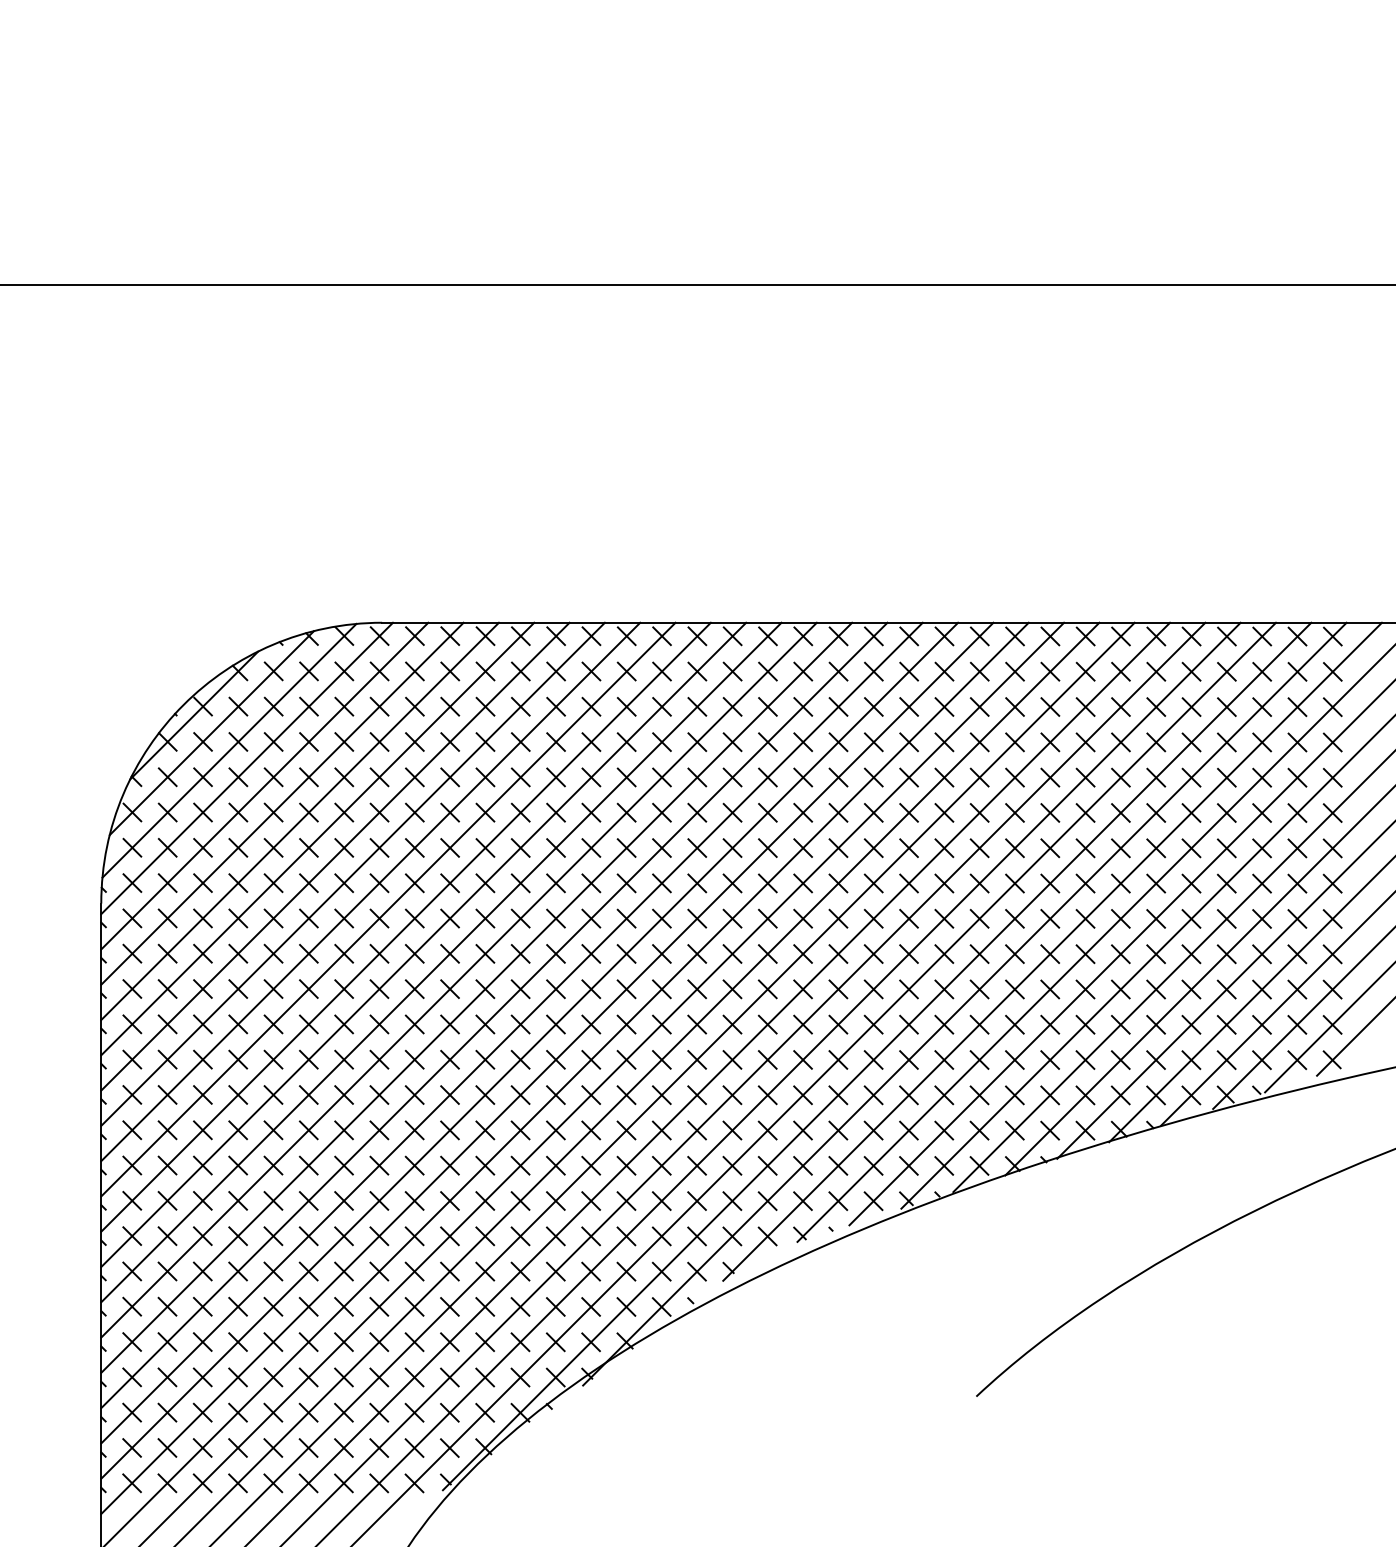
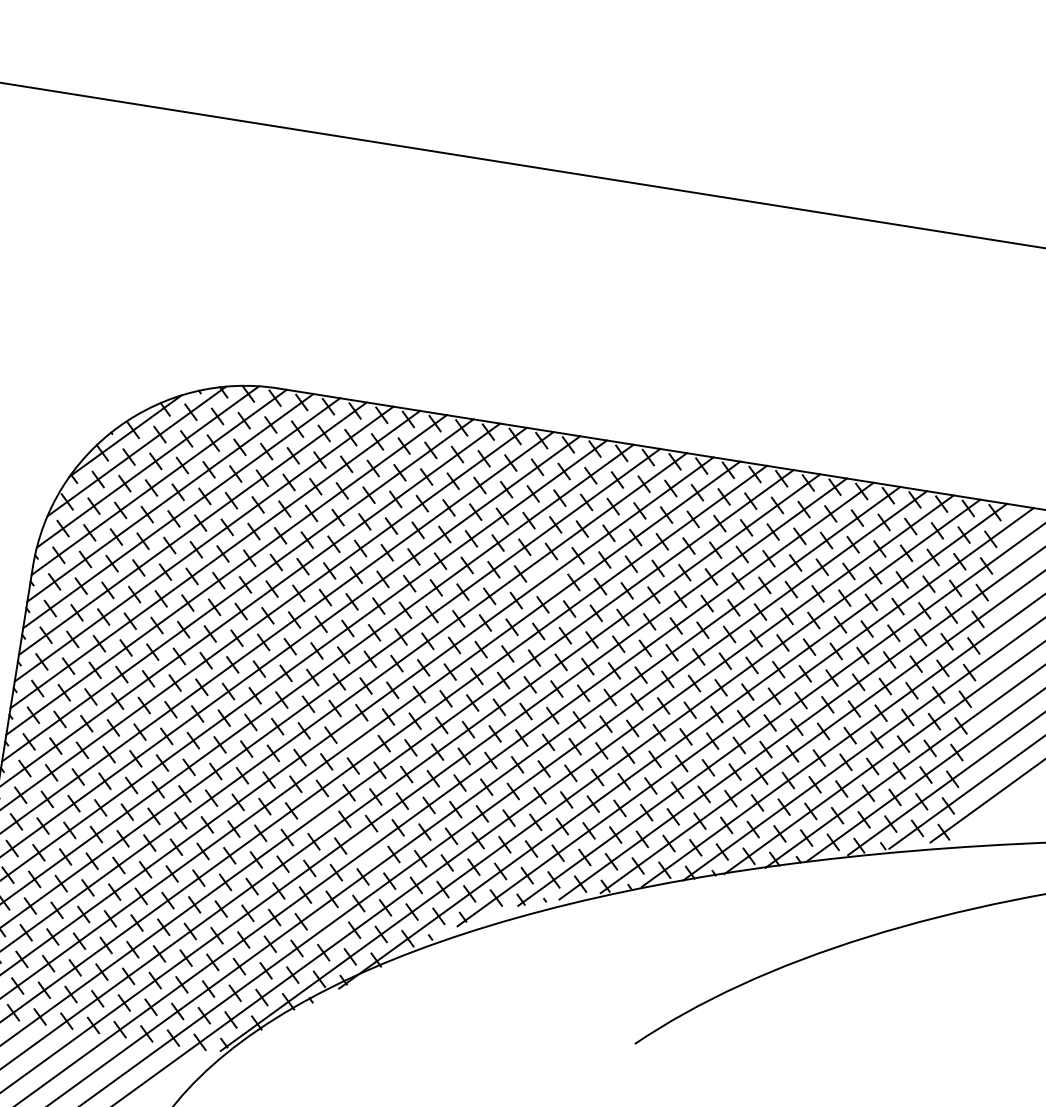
line: (767, 812) -> (546, 577), removed
line: (555, 1059) -> (357, 739), removed
line: (520, 1165) -> (318, 814), removed
line: (591, 1200) -> (367, 849), removed
line: (555, 1306) -> (327, 925), removed

